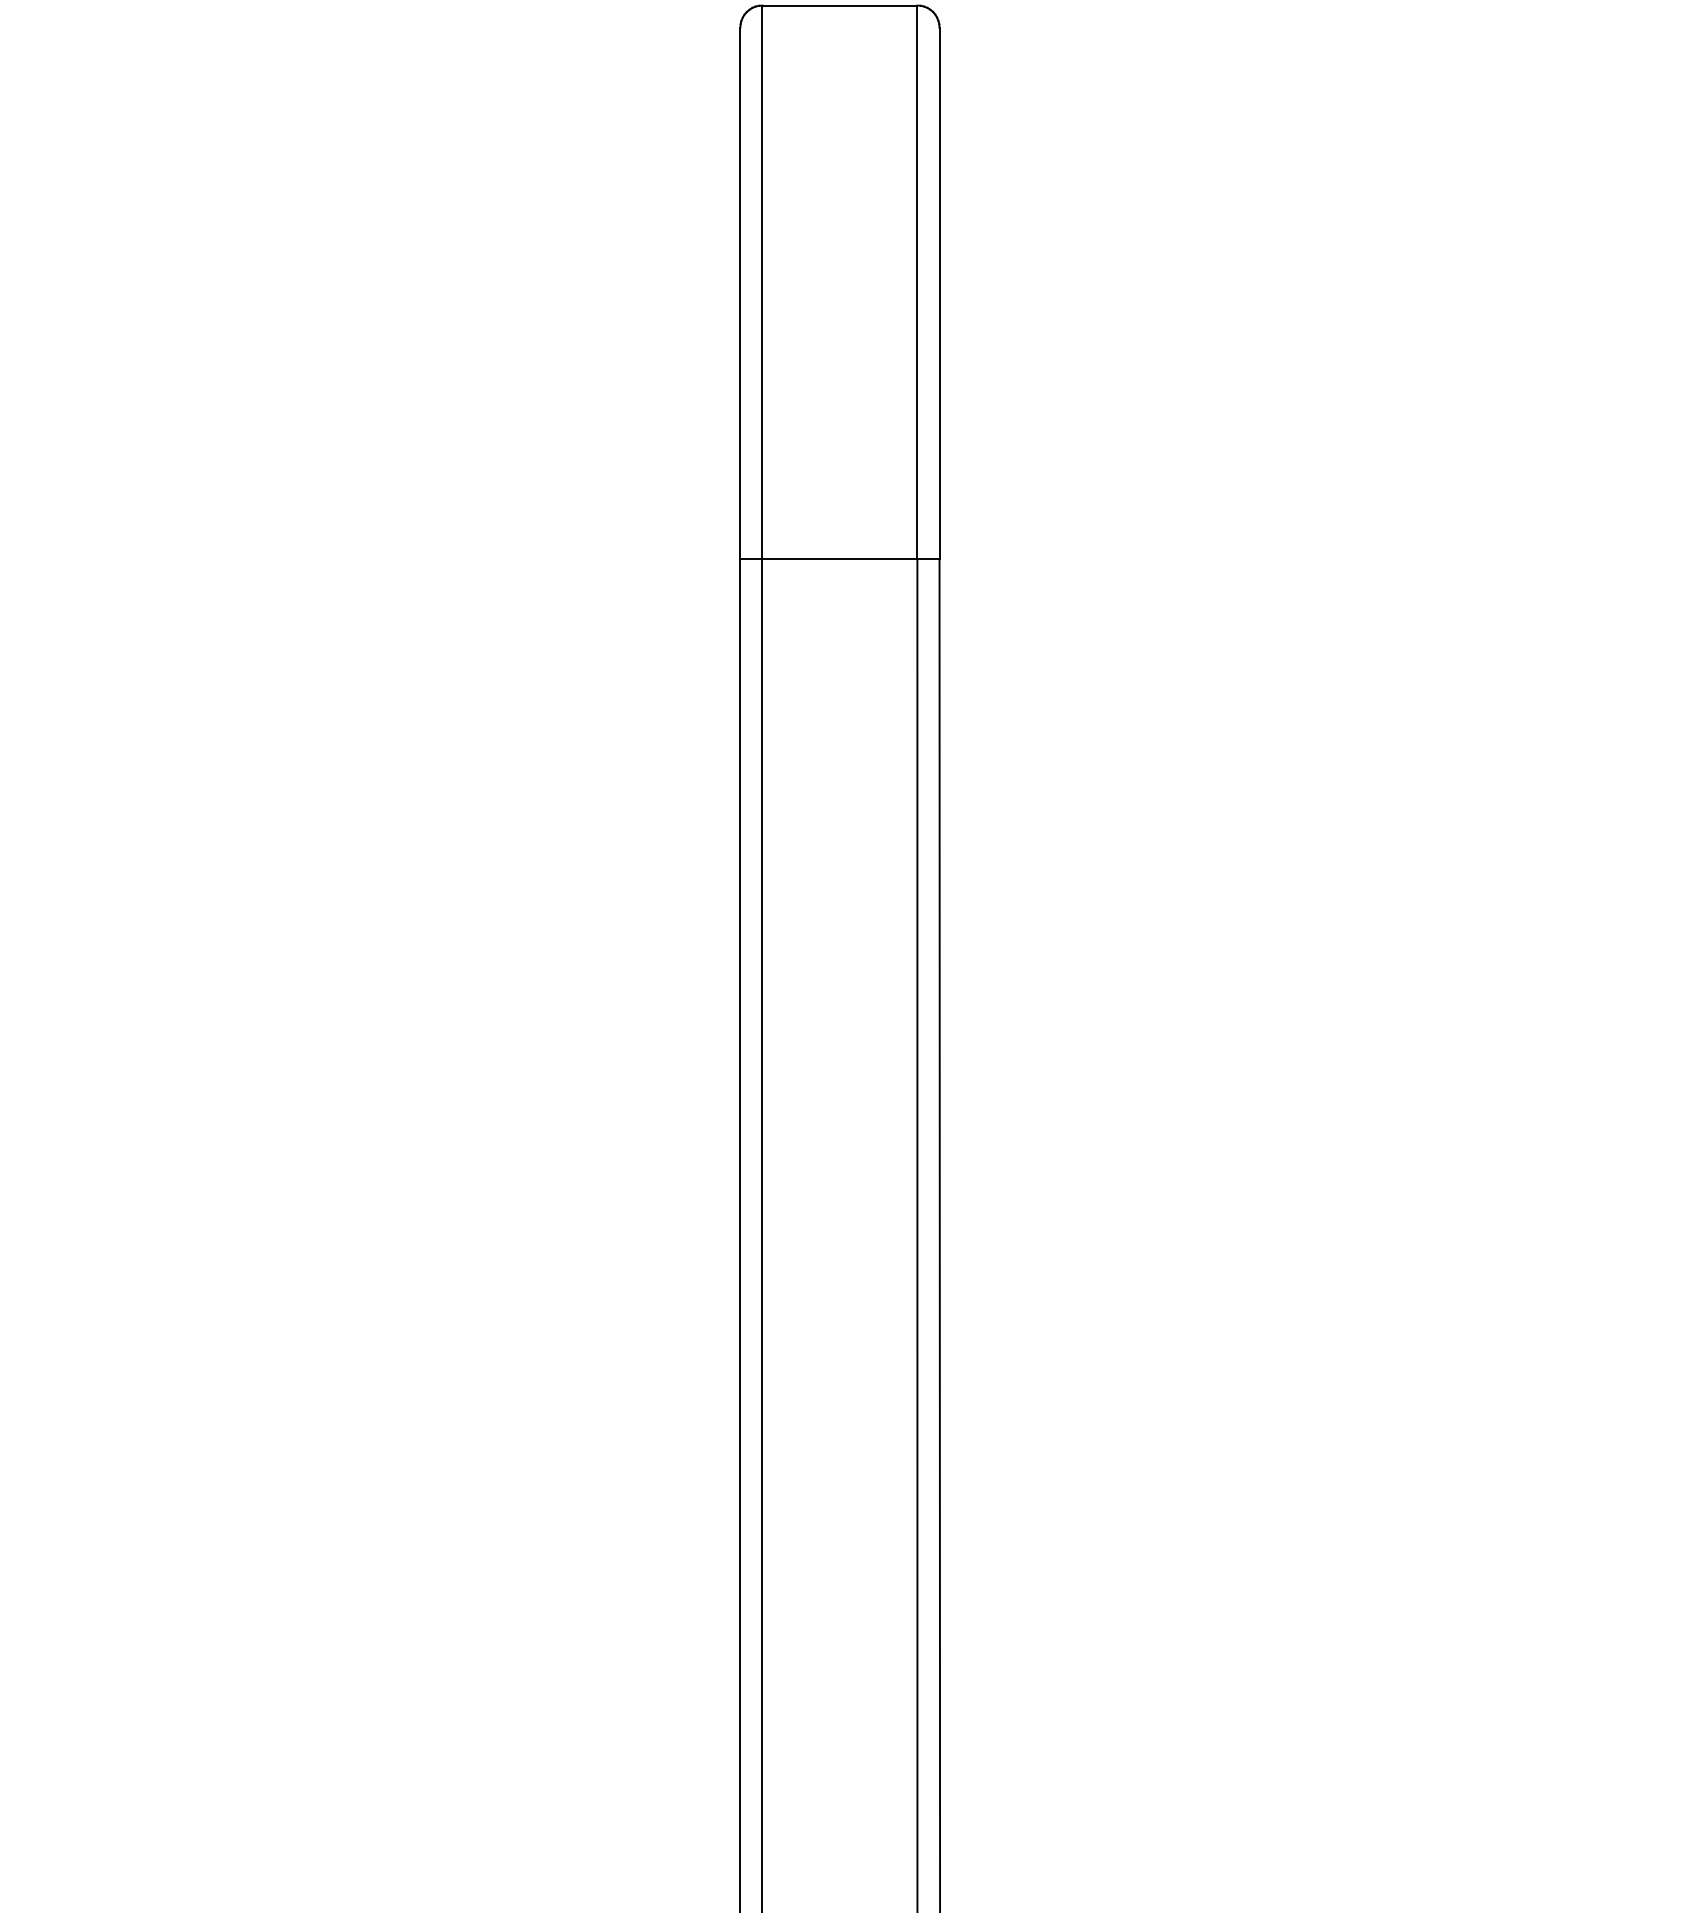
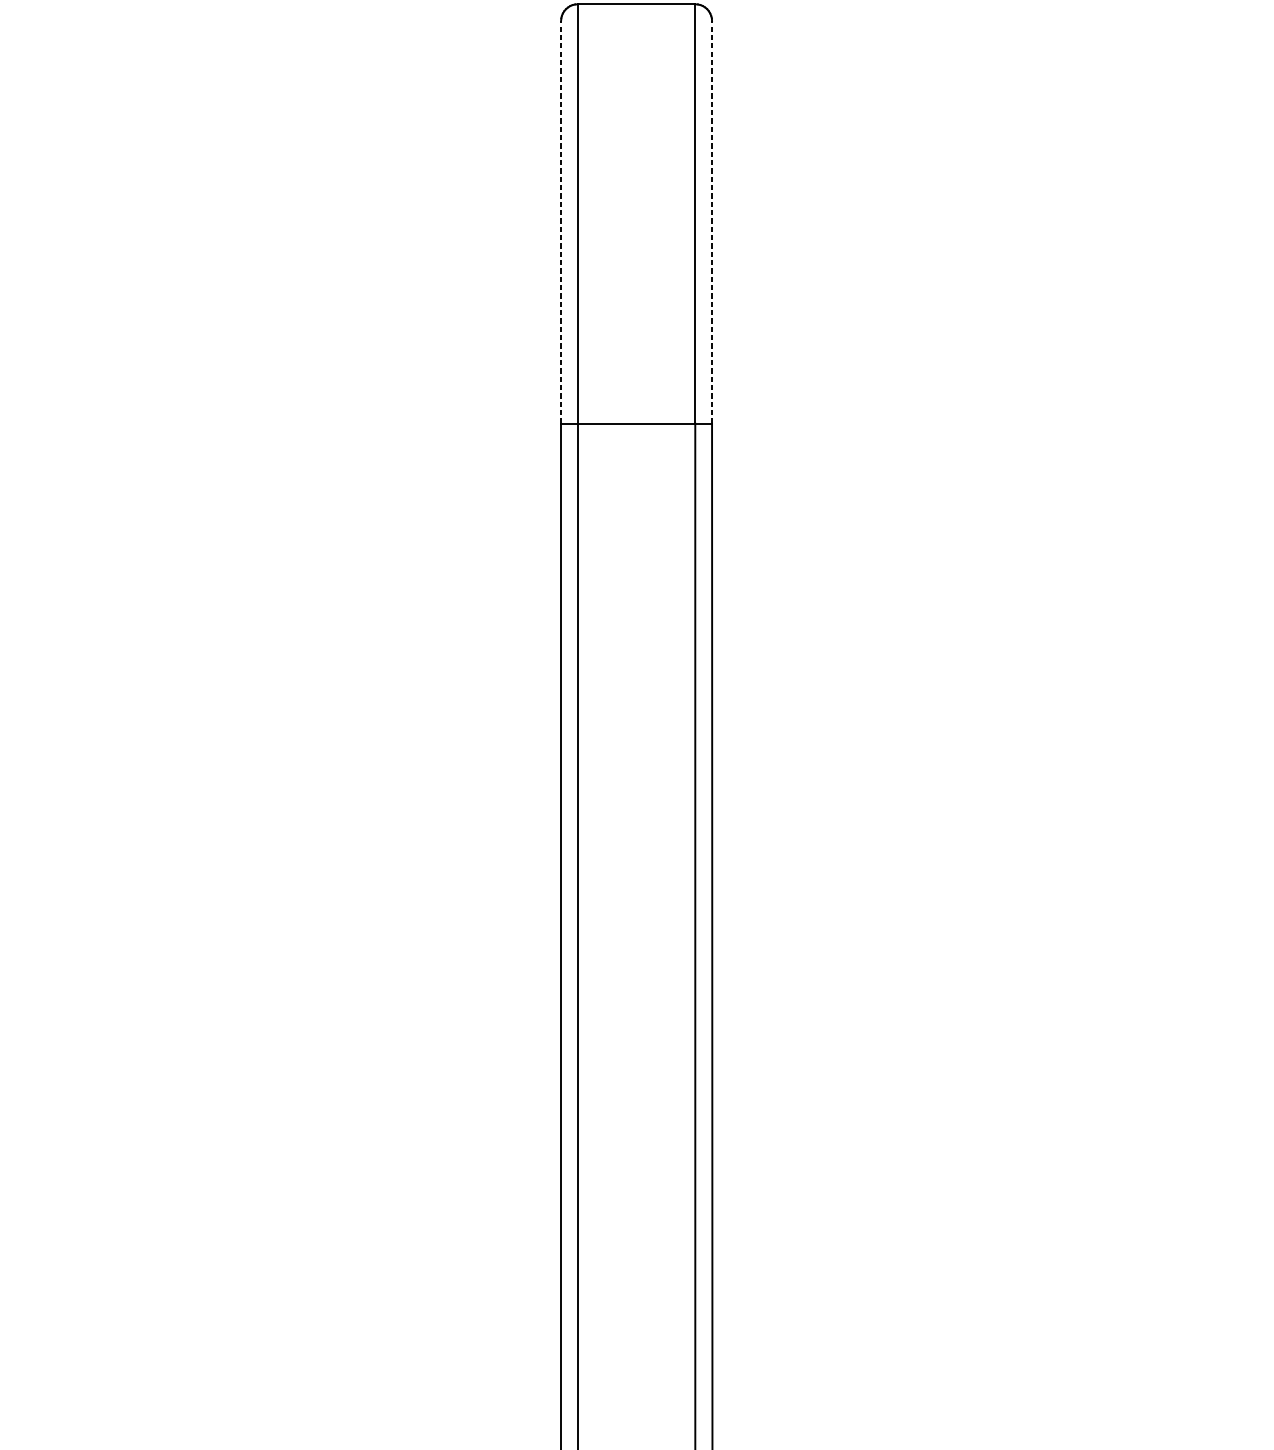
line: (740, 293) -> (561, 222), solid -> dashed
line: (939, 293) -> (712, 222), solid -> dashed

